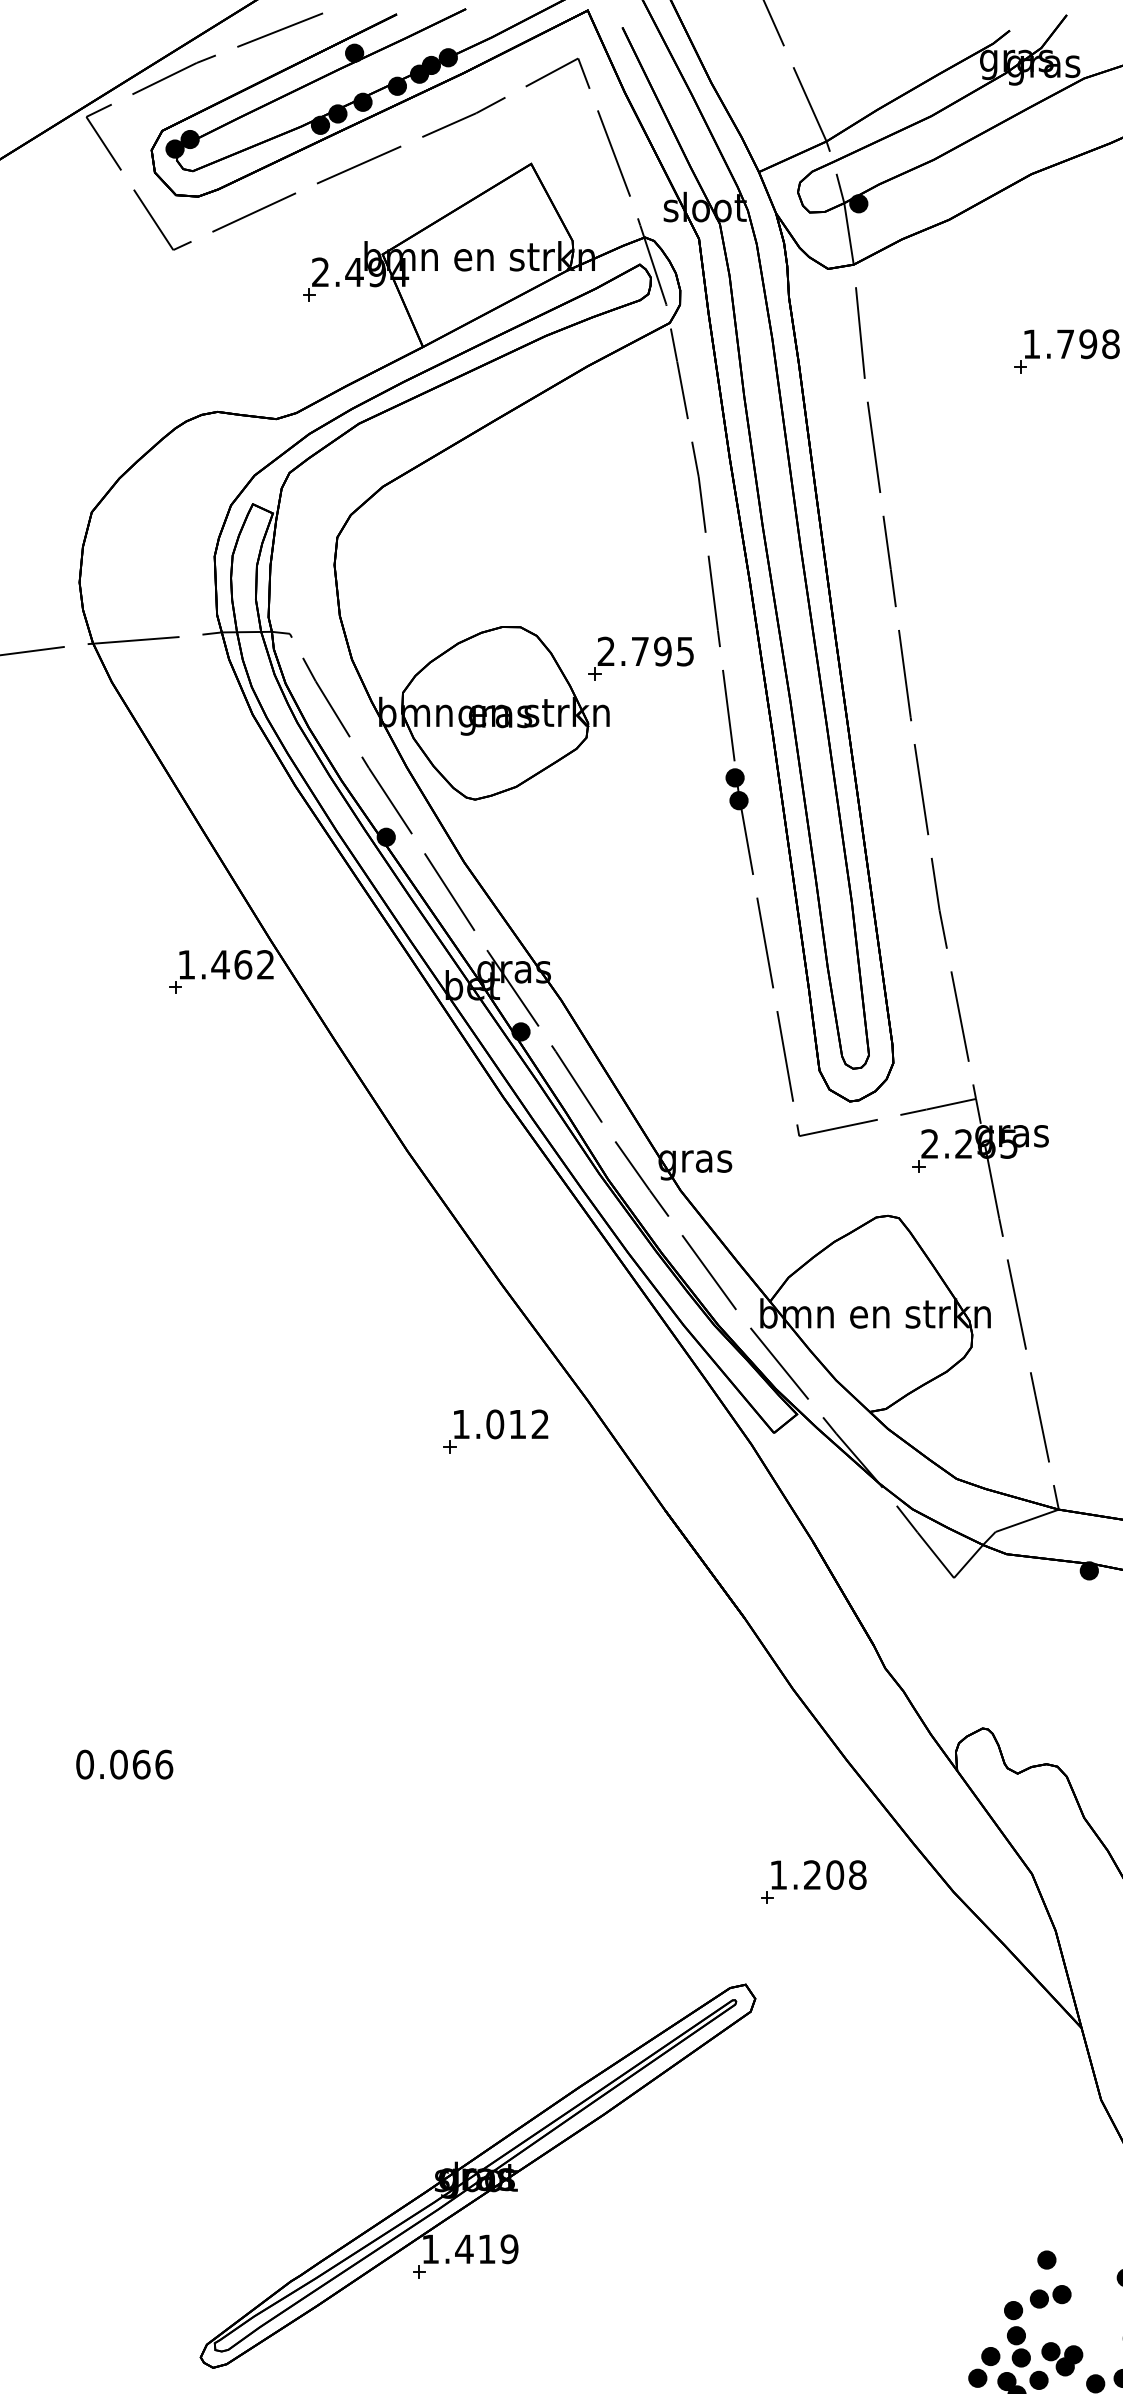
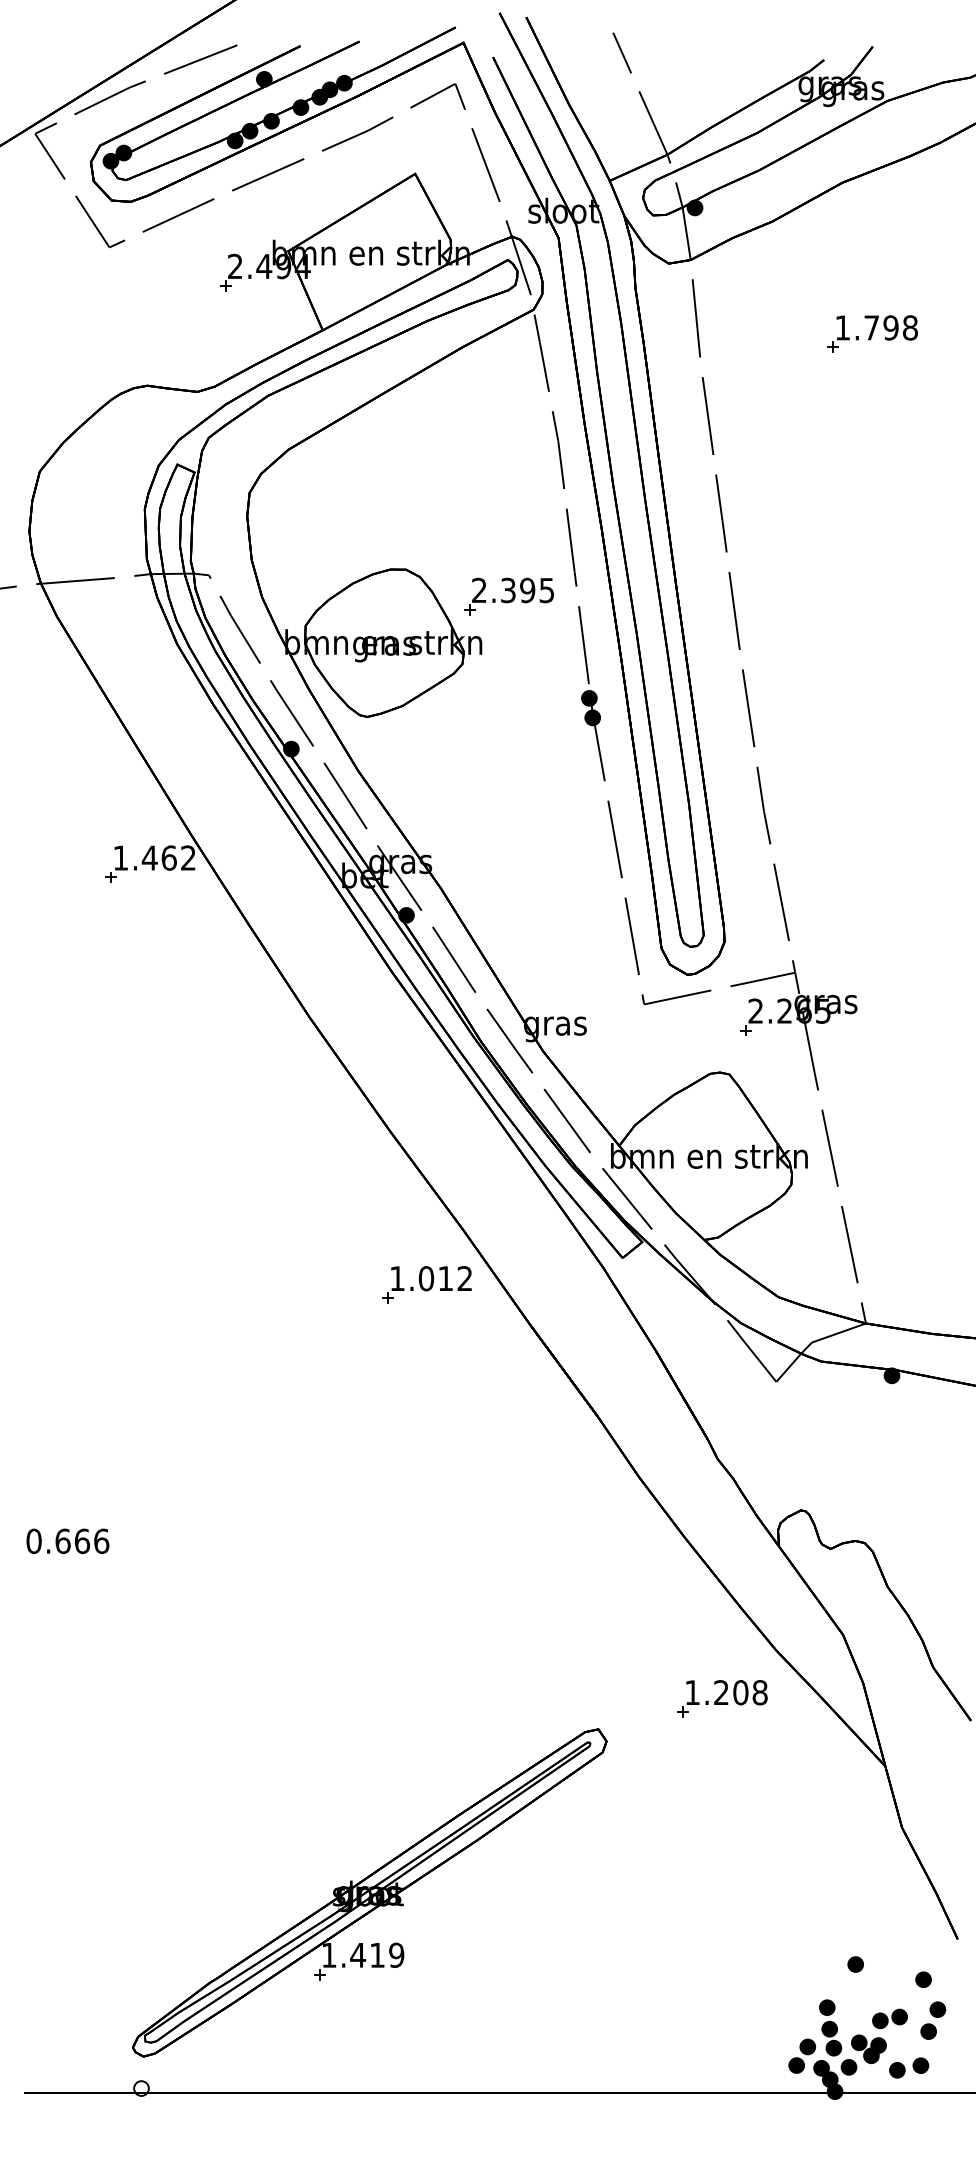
text: (640, 651) -> (508, 590), 2.795 -> 2.395
part: (495, 1431) -> (426, 1284), moved
text: (118, 1763) -> (62, 1540), 0.066 -> 0.666
part: (813, 1881) -> (722, 1698), moved
part: (1050, 2296) -> (889, 2018), moved

